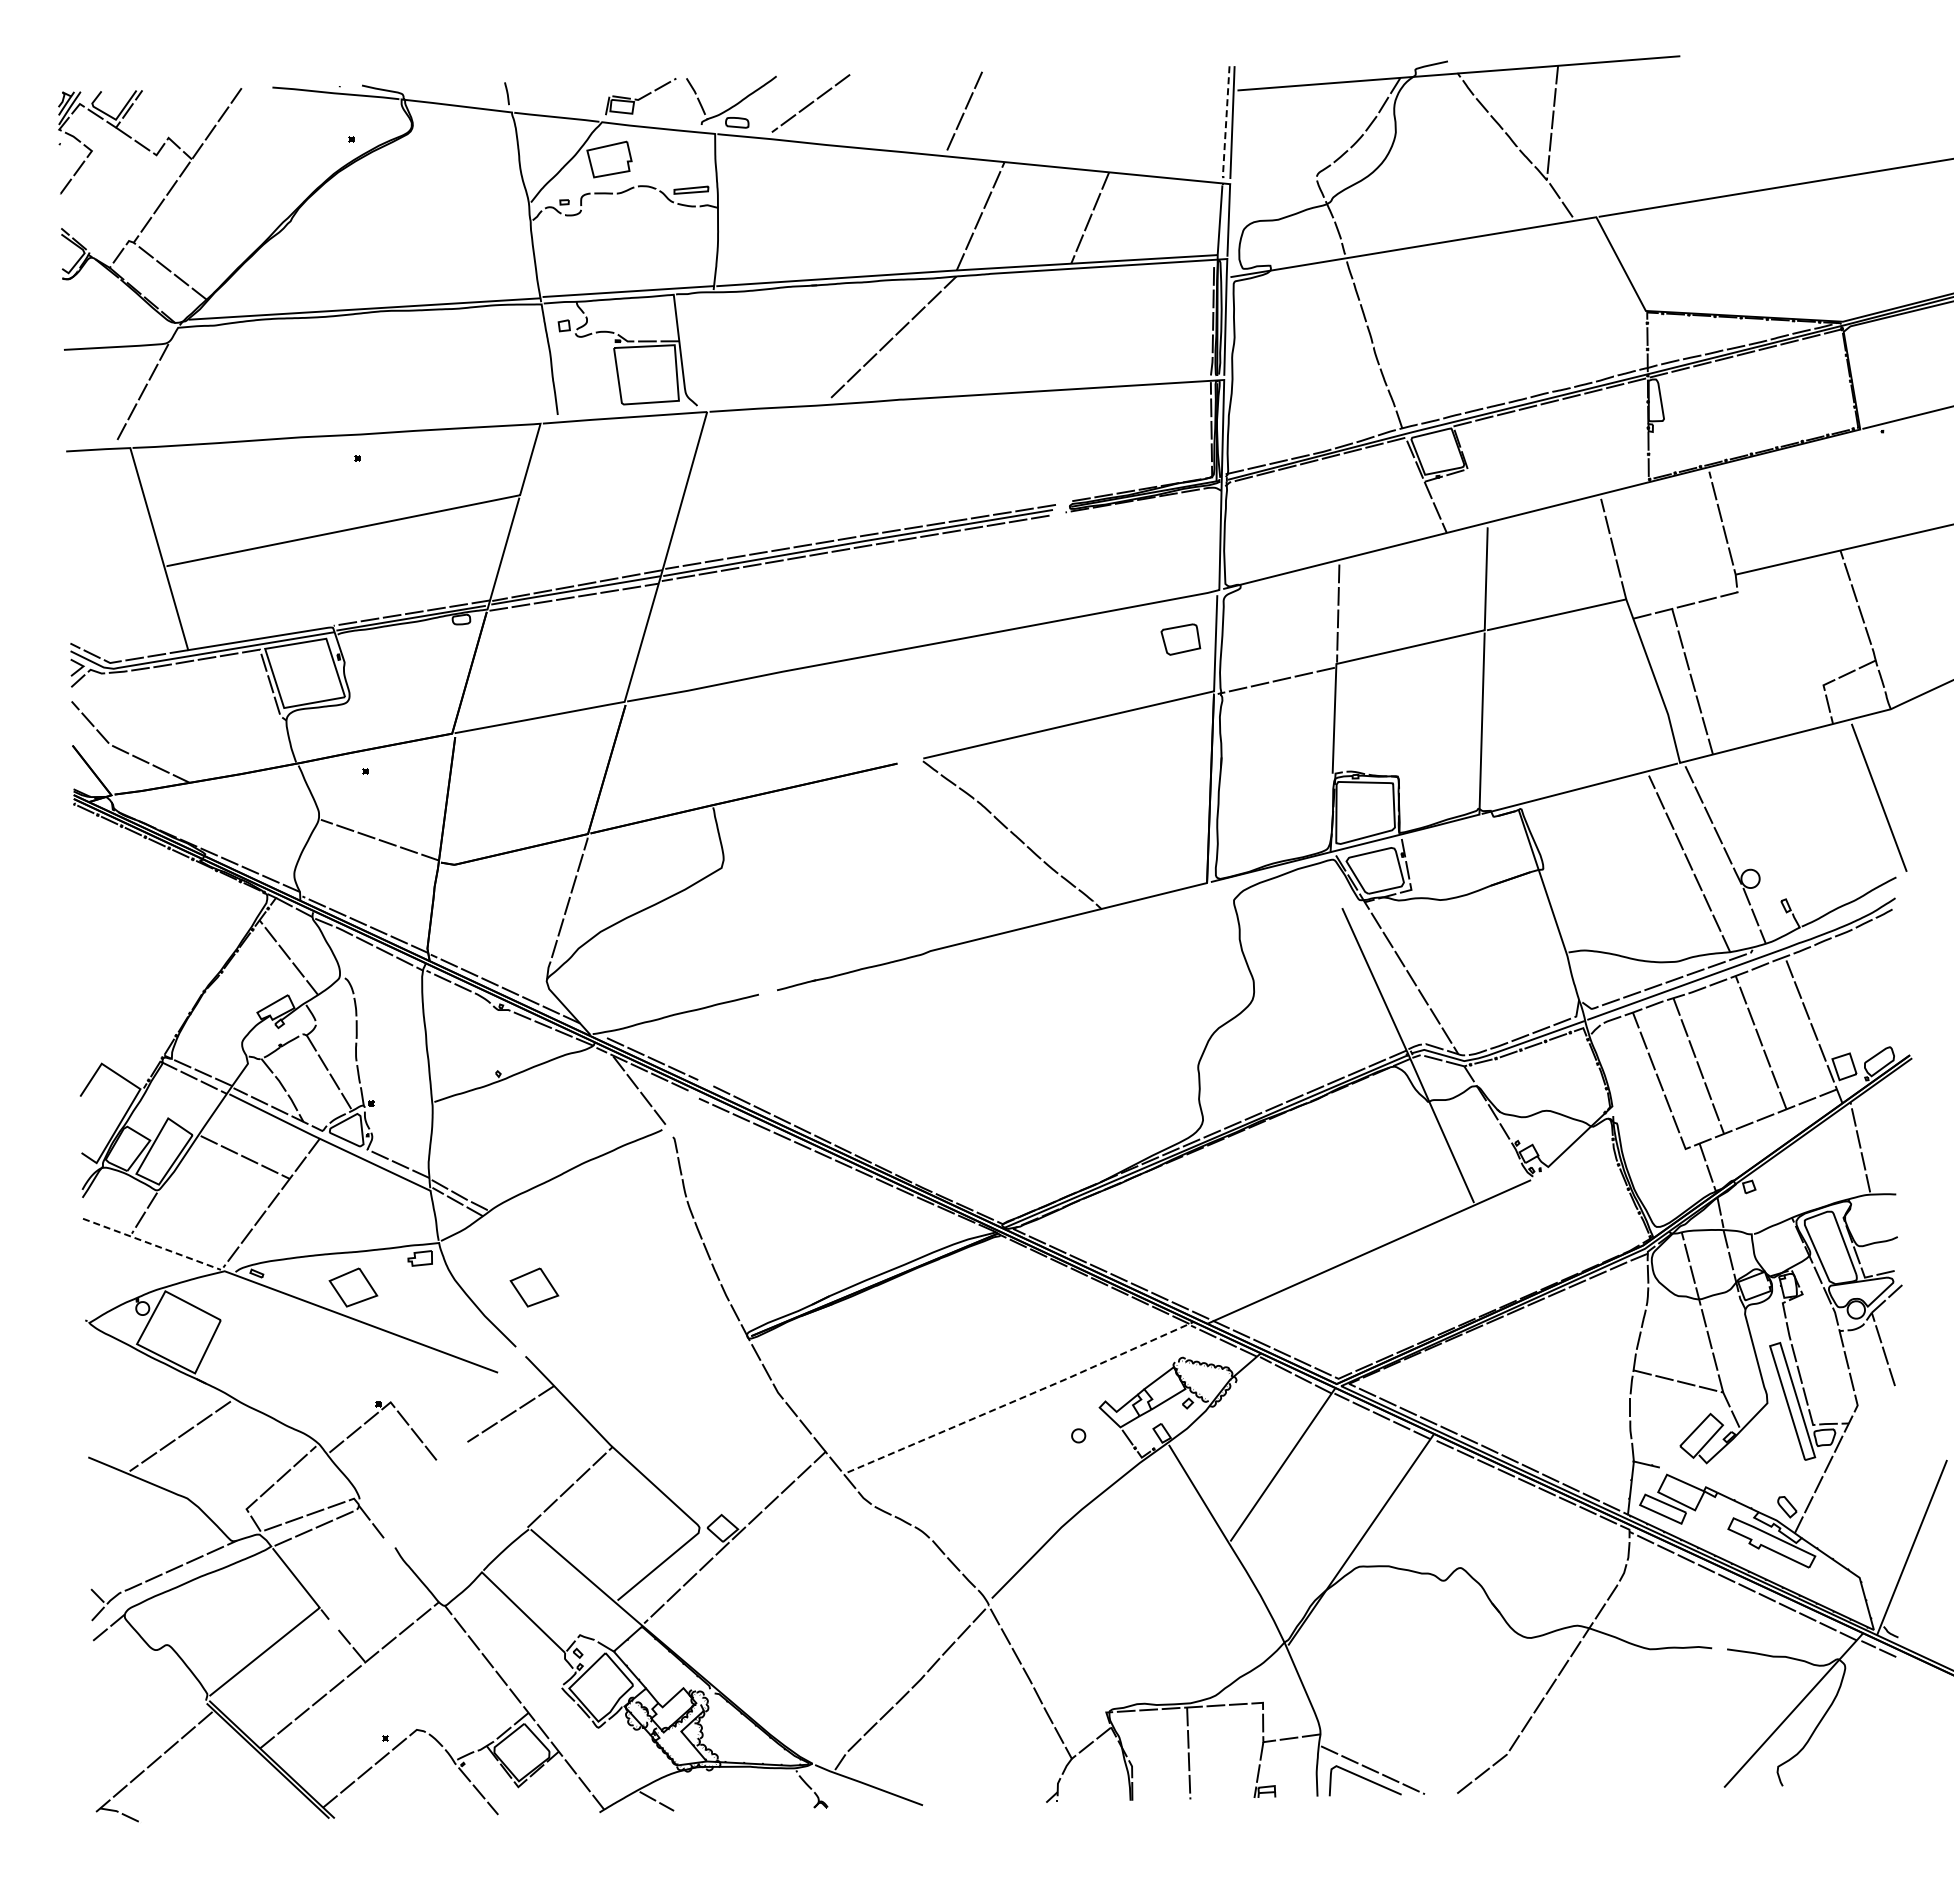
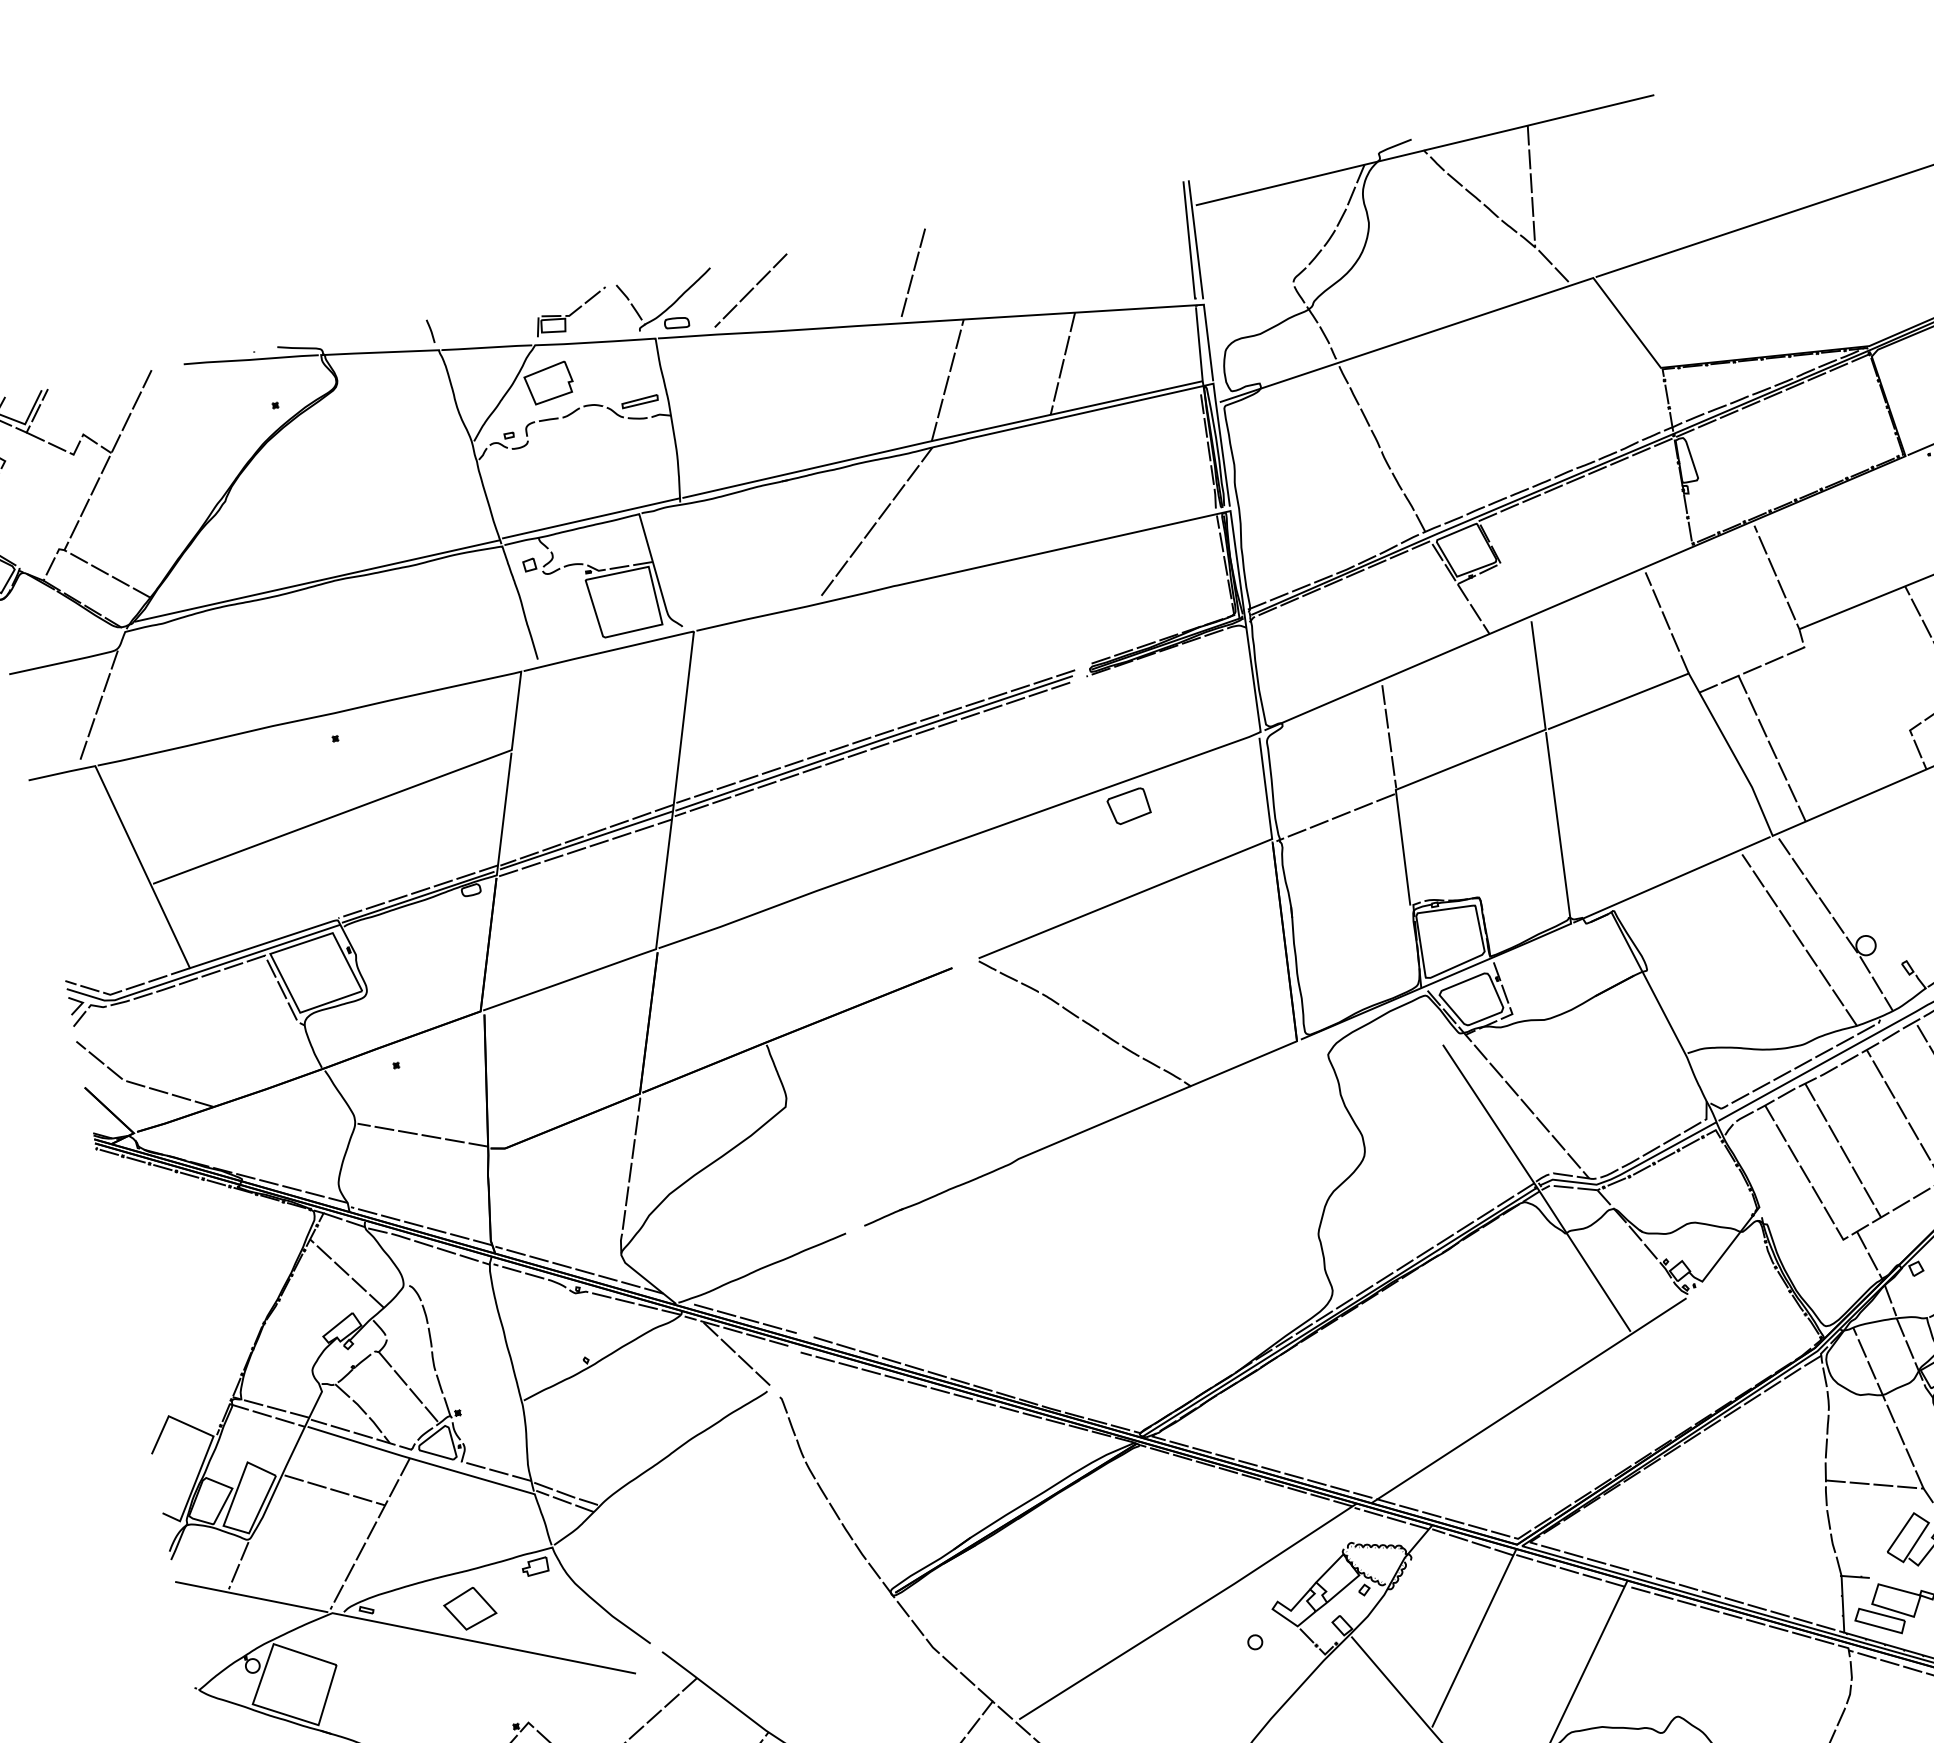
line: (1226, 122) -> (1189, 240), dashed -> solid
part: (1180, 639) -> (1128, 806), moved
line: (151, 1244) -> (251, 1597), dashed -> solid
part: (534, 1287) -> (659, 1578), removed
line: (1022, 1397) -> (1189, 1611), dashed -> solid

